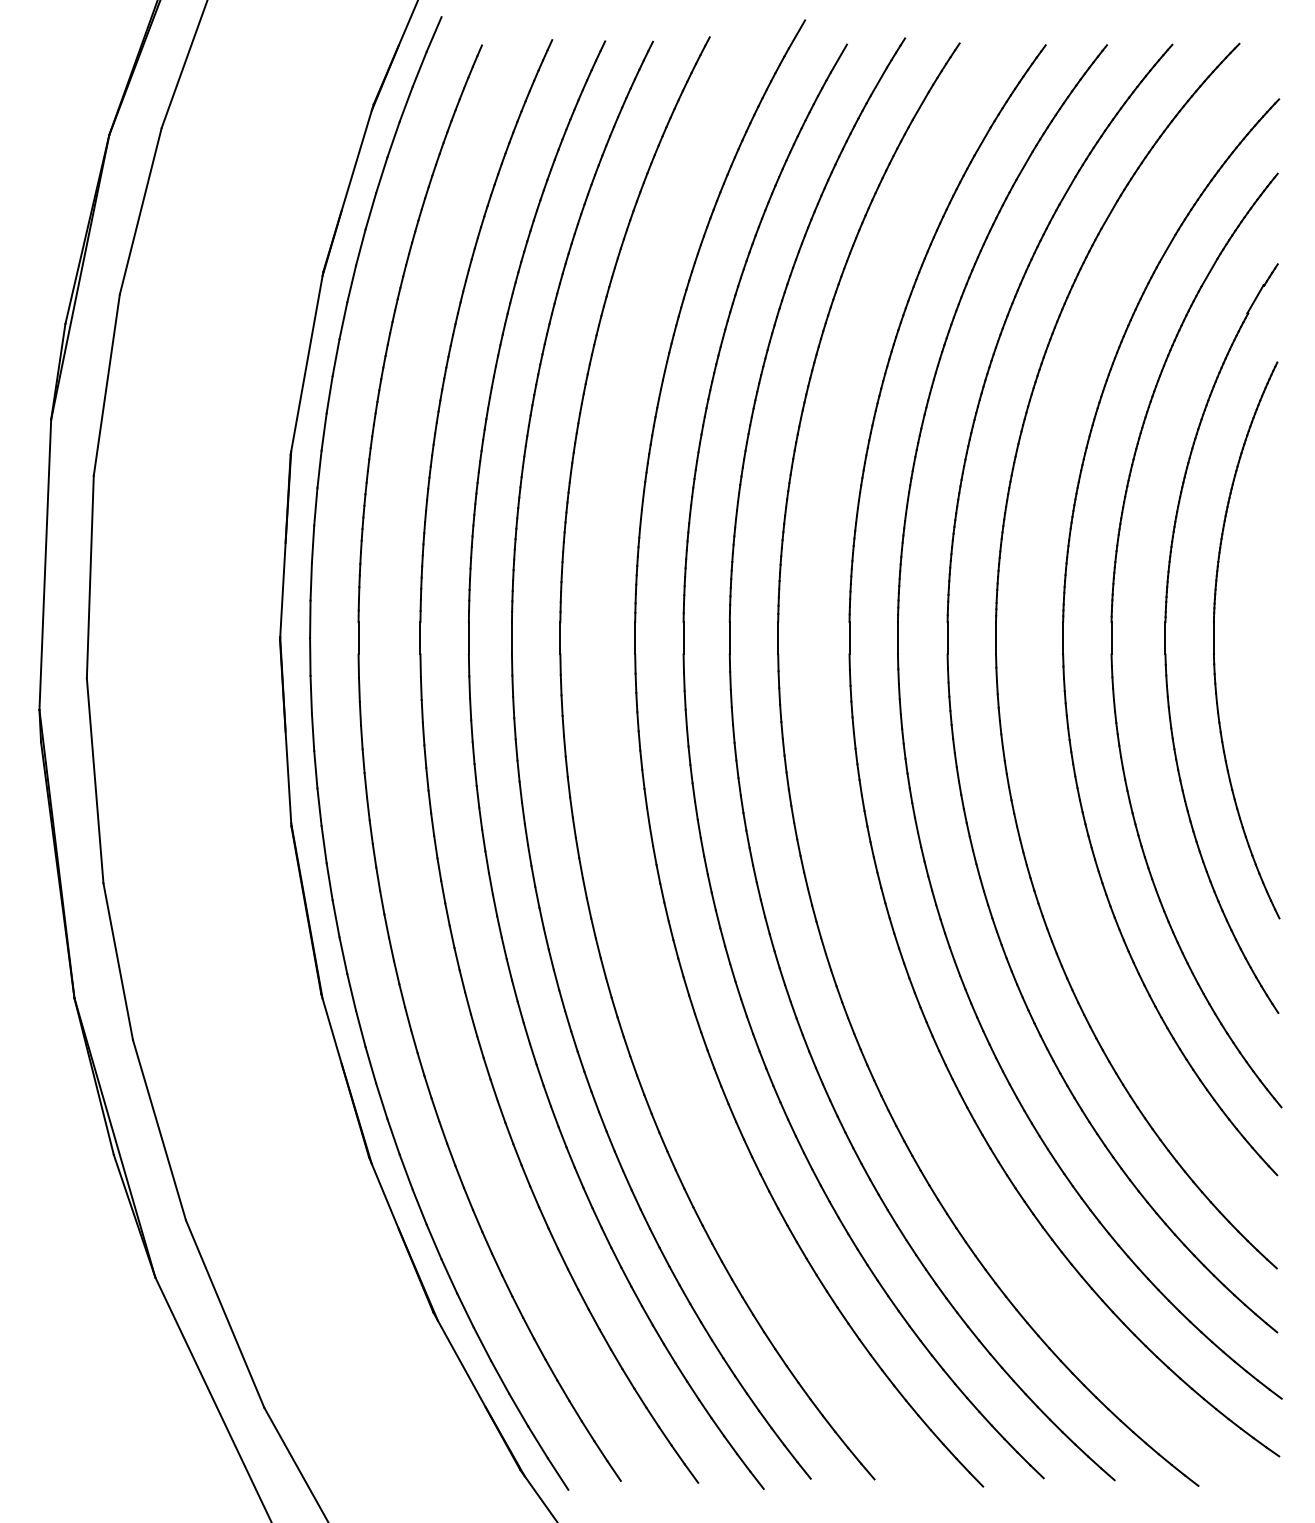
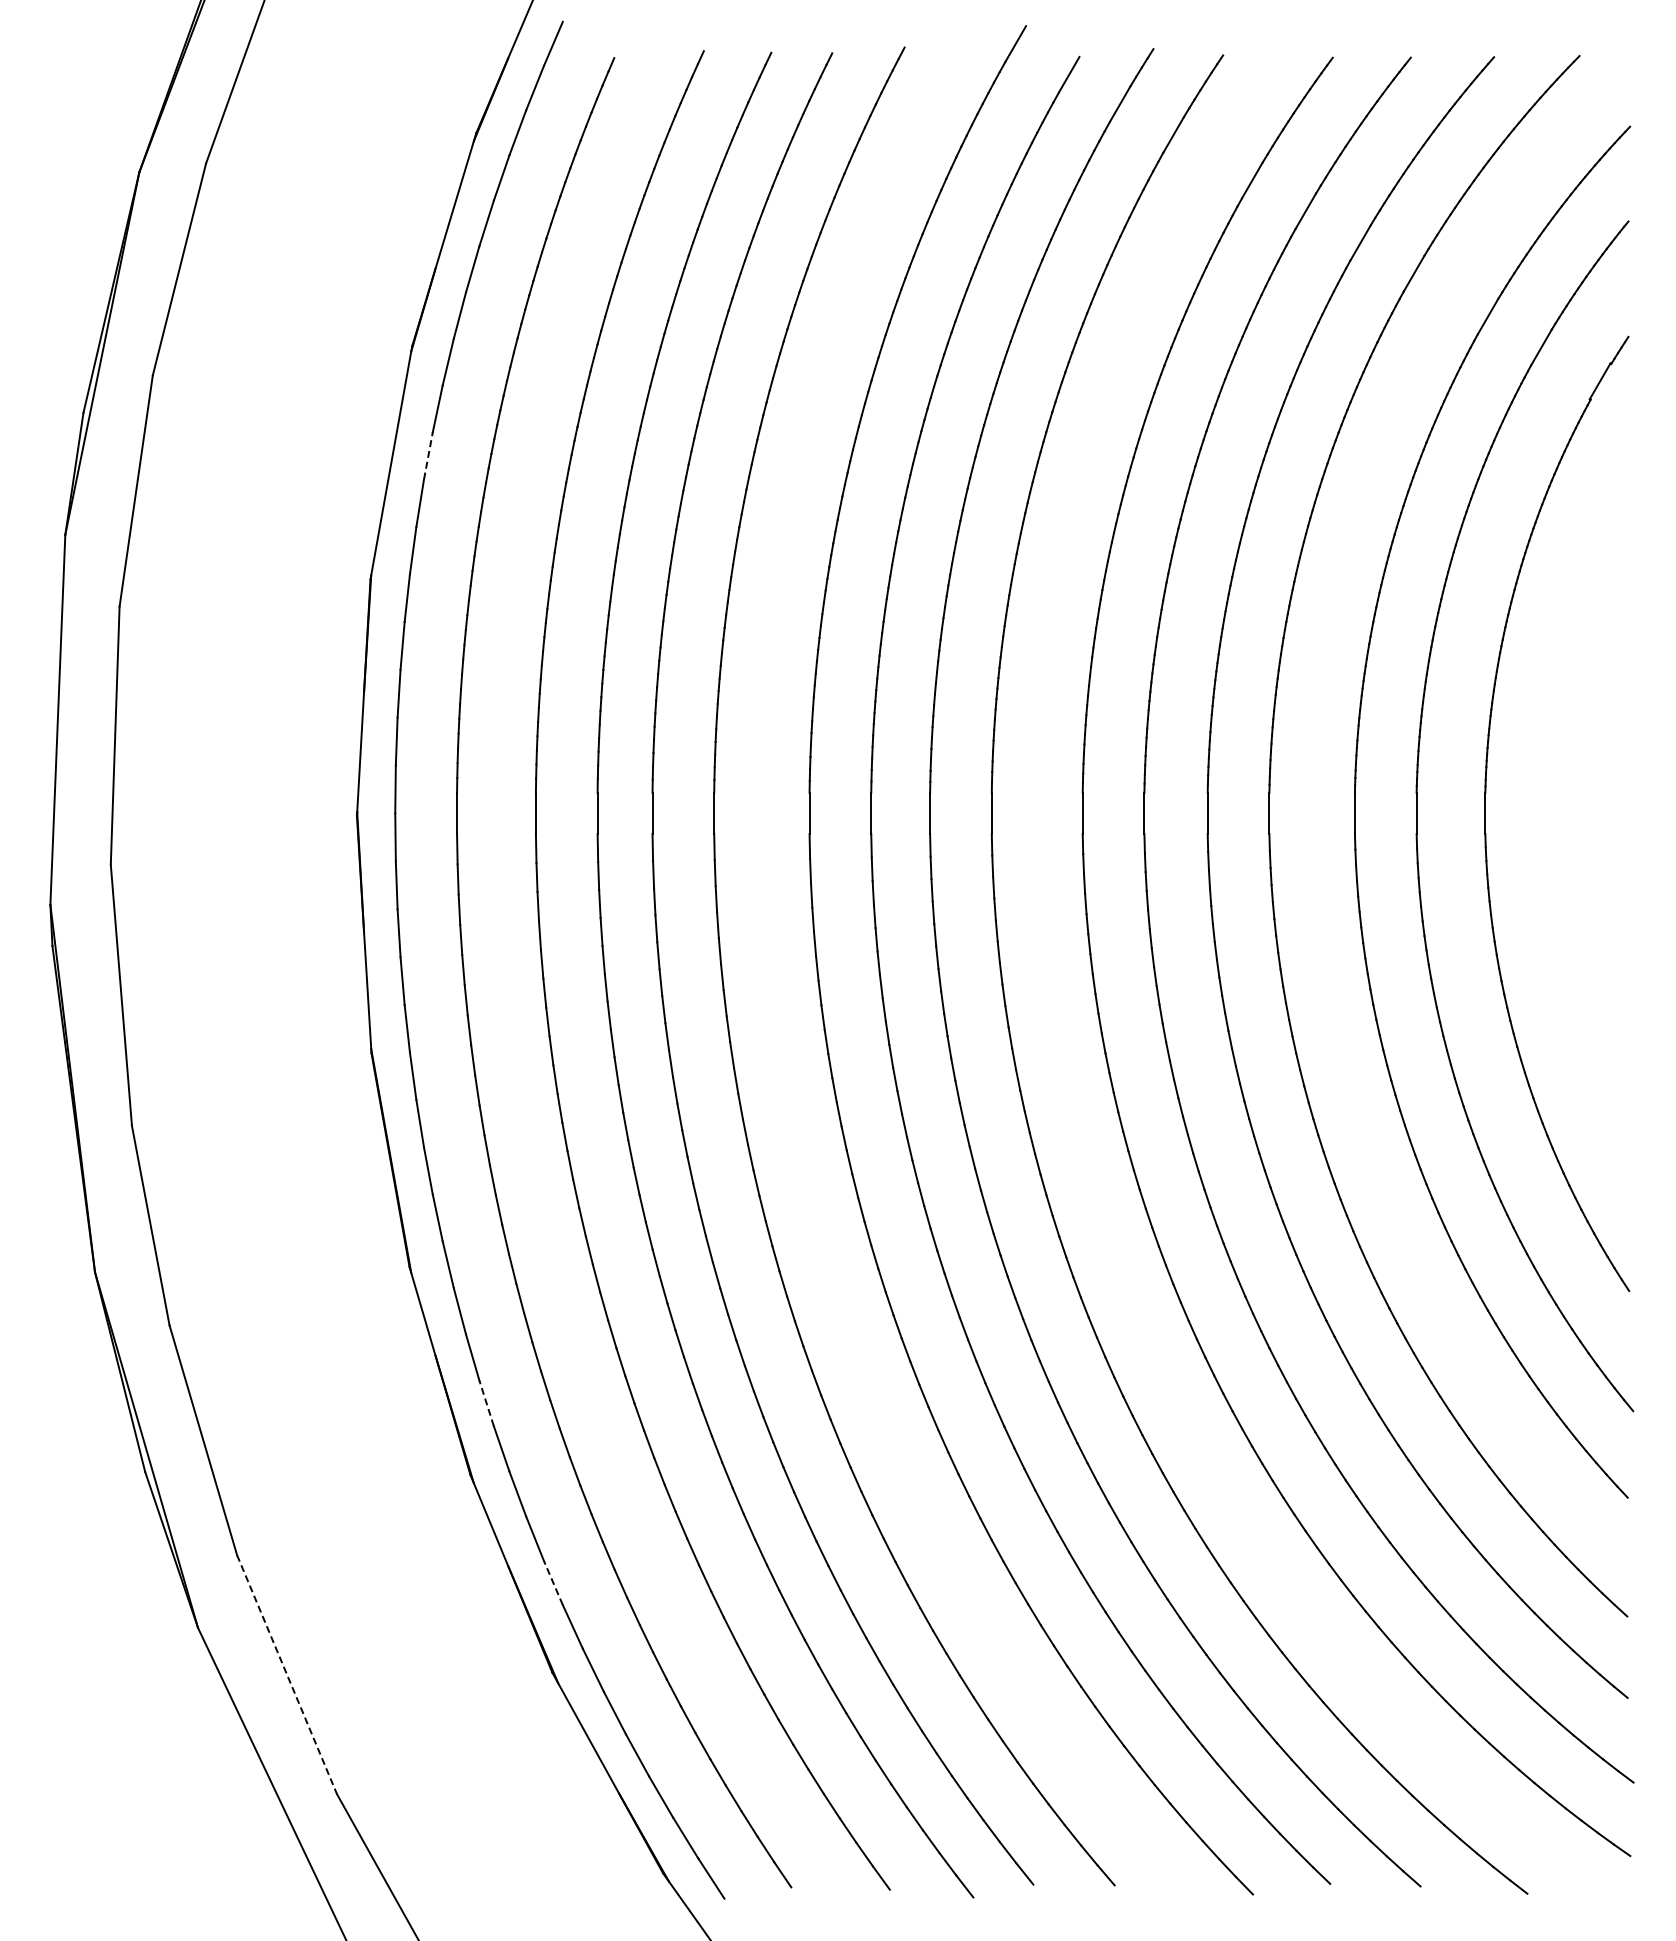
line: (336, 357) -> (428, 455), solid -> dashed
part: (1214, 640) -> (1547, 816), removed
line: (381, 1101) -> (486, 1403), solid -> dashed
line: (434, 1242) -> (553, 1583), solid -> dashed
line: (225, 1314) -> (287, 1675), solid -> dashed

